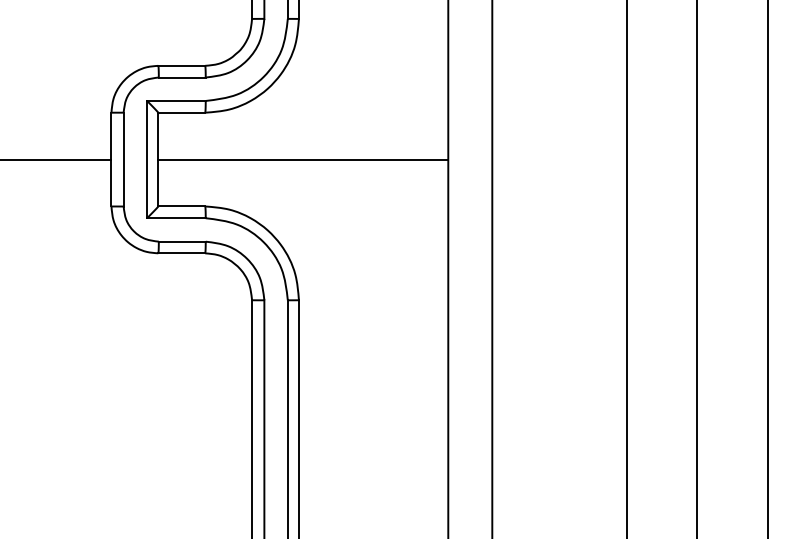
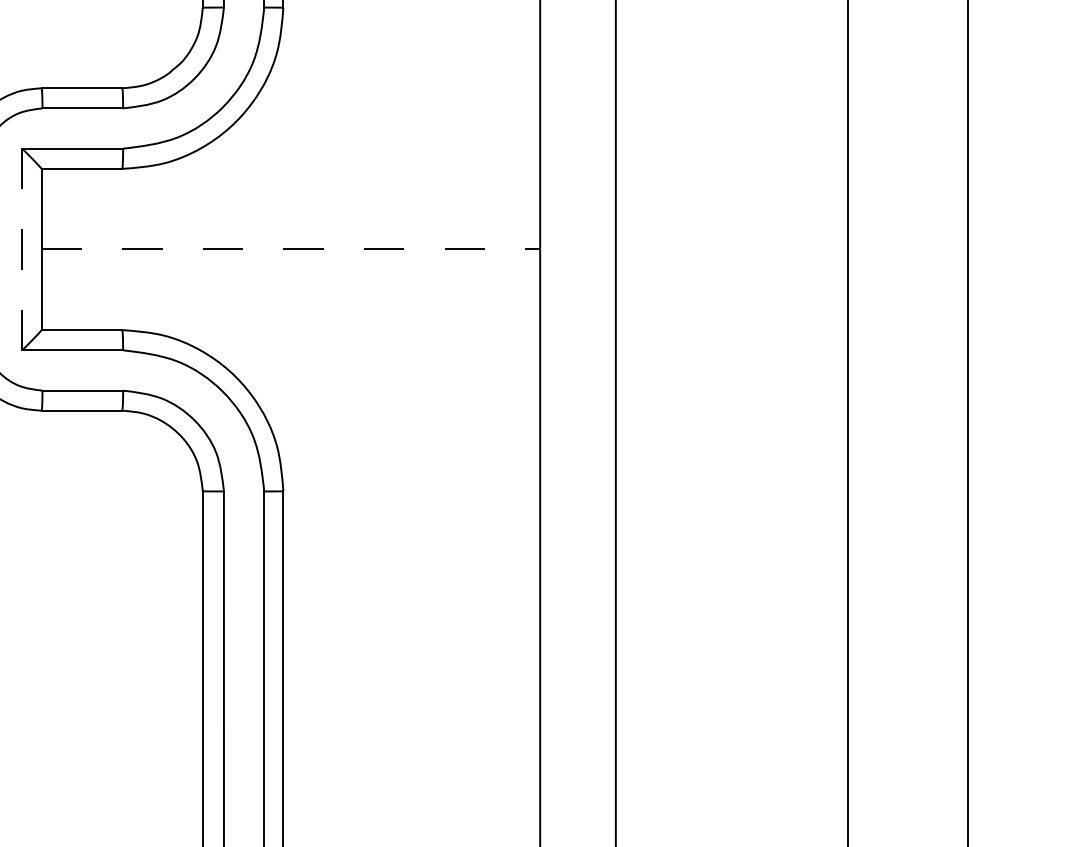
line: (147, 159) -> (22, 249), solid -> dashed
line: (303, 159) -> (291, 249), solid -> dashed

